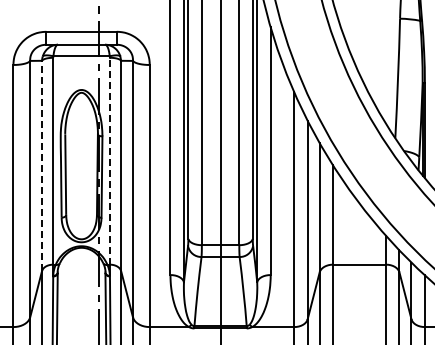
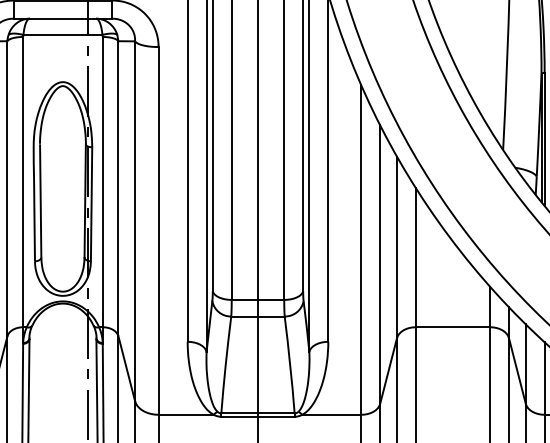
line: (109, 160) -> (102, 181), dashed -> solid
line: (42, 165) -> (8, 188), dashed -> solid

